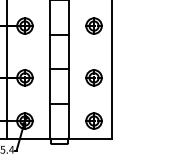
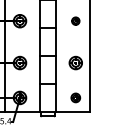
part: (93, 25) -> (75, 20), size x0.6
part: (93, 120) -> (75, 97), size x0.7

